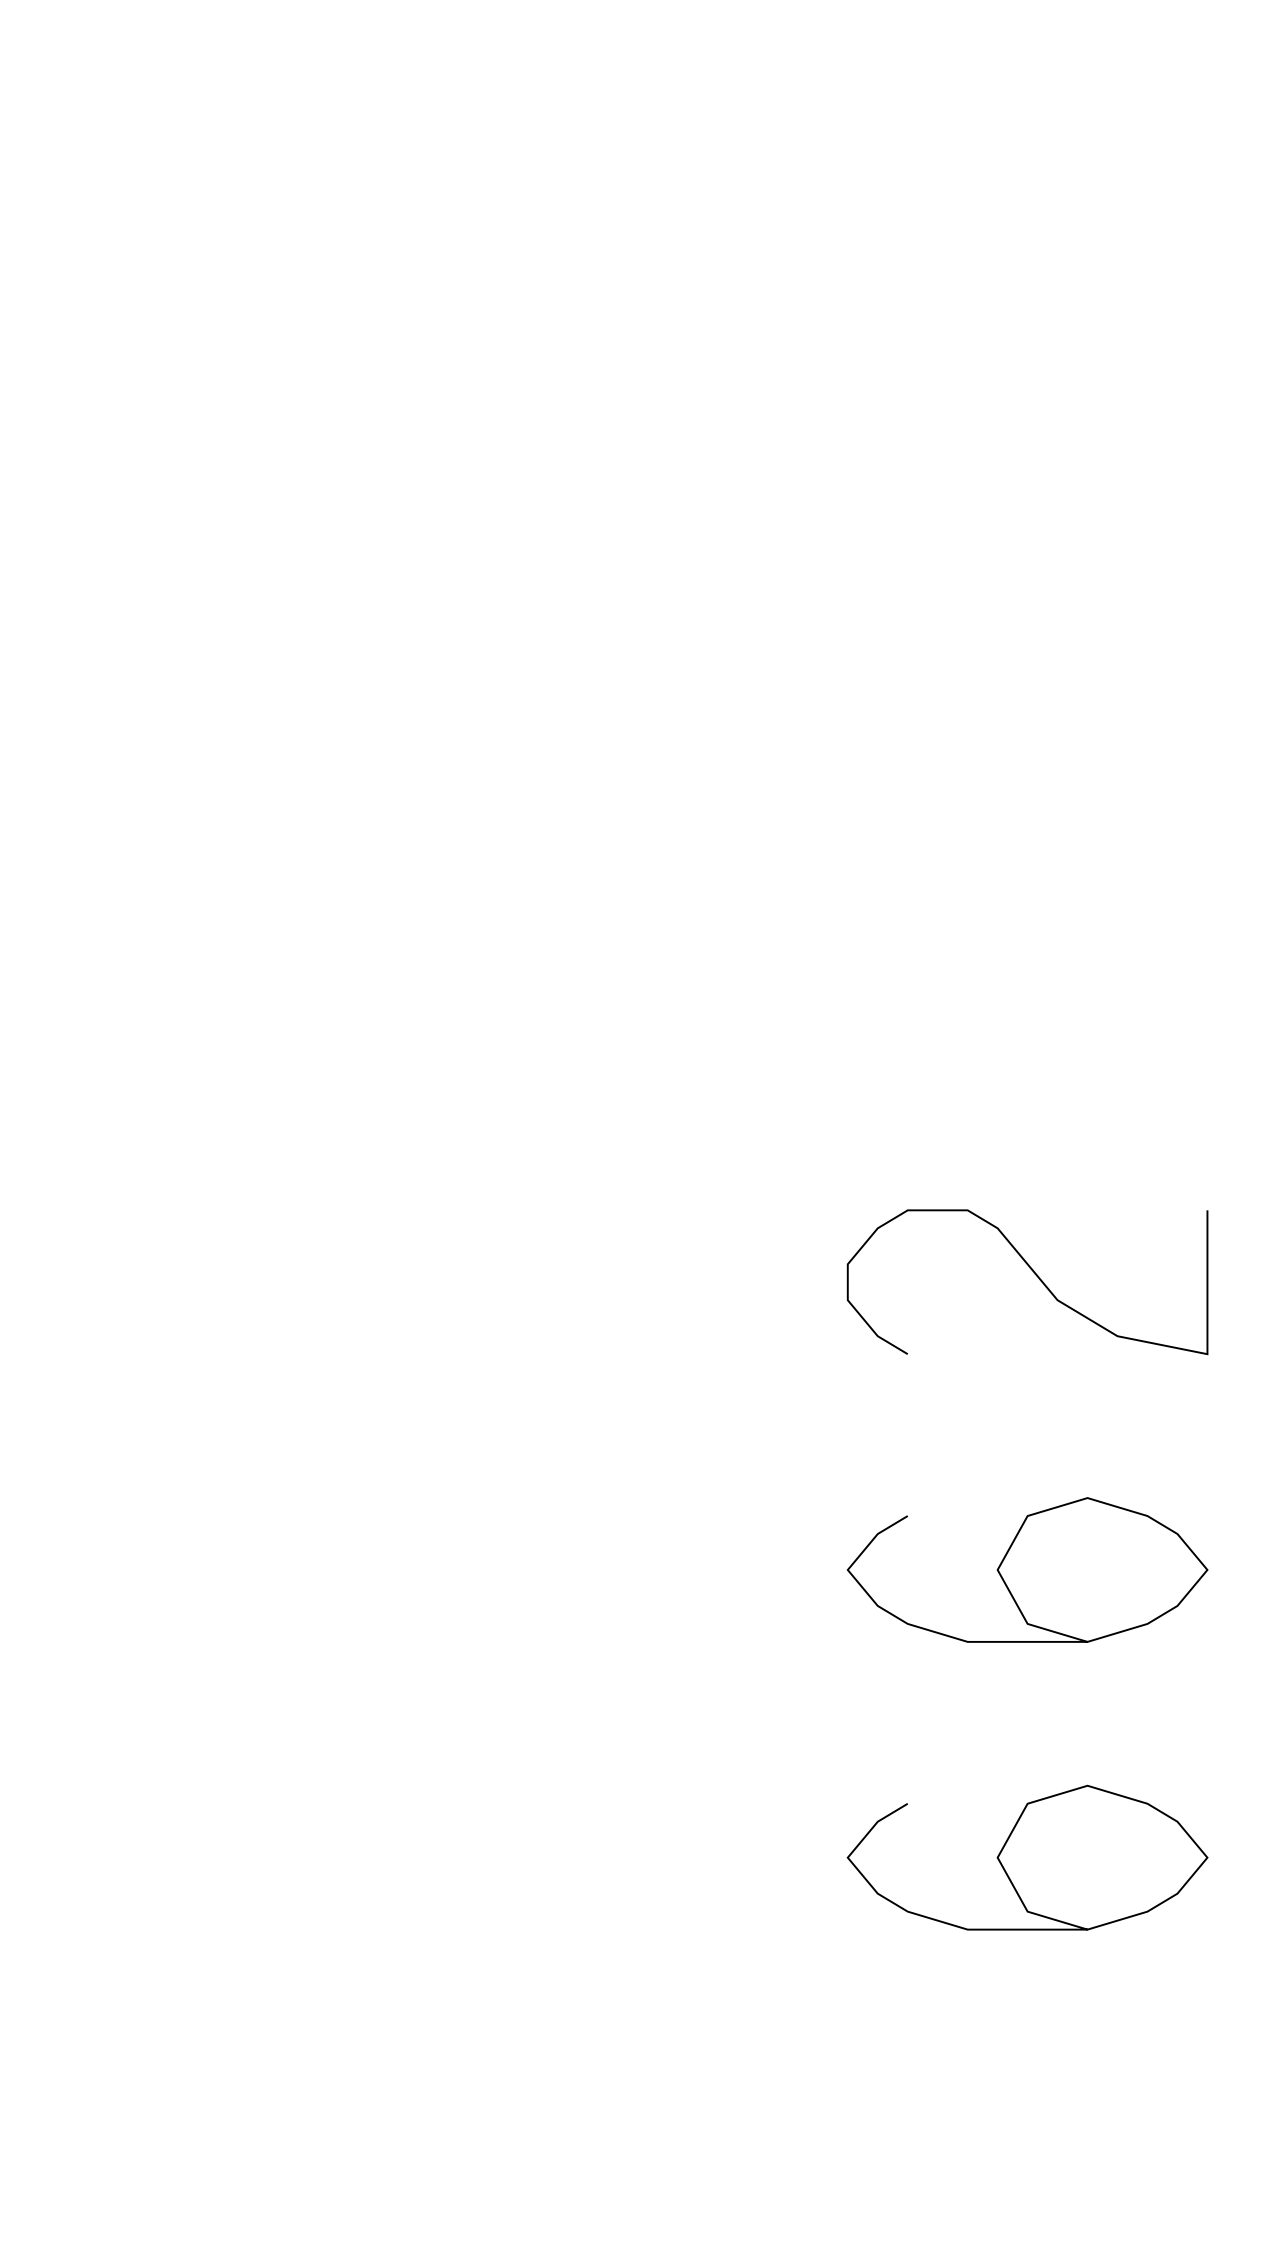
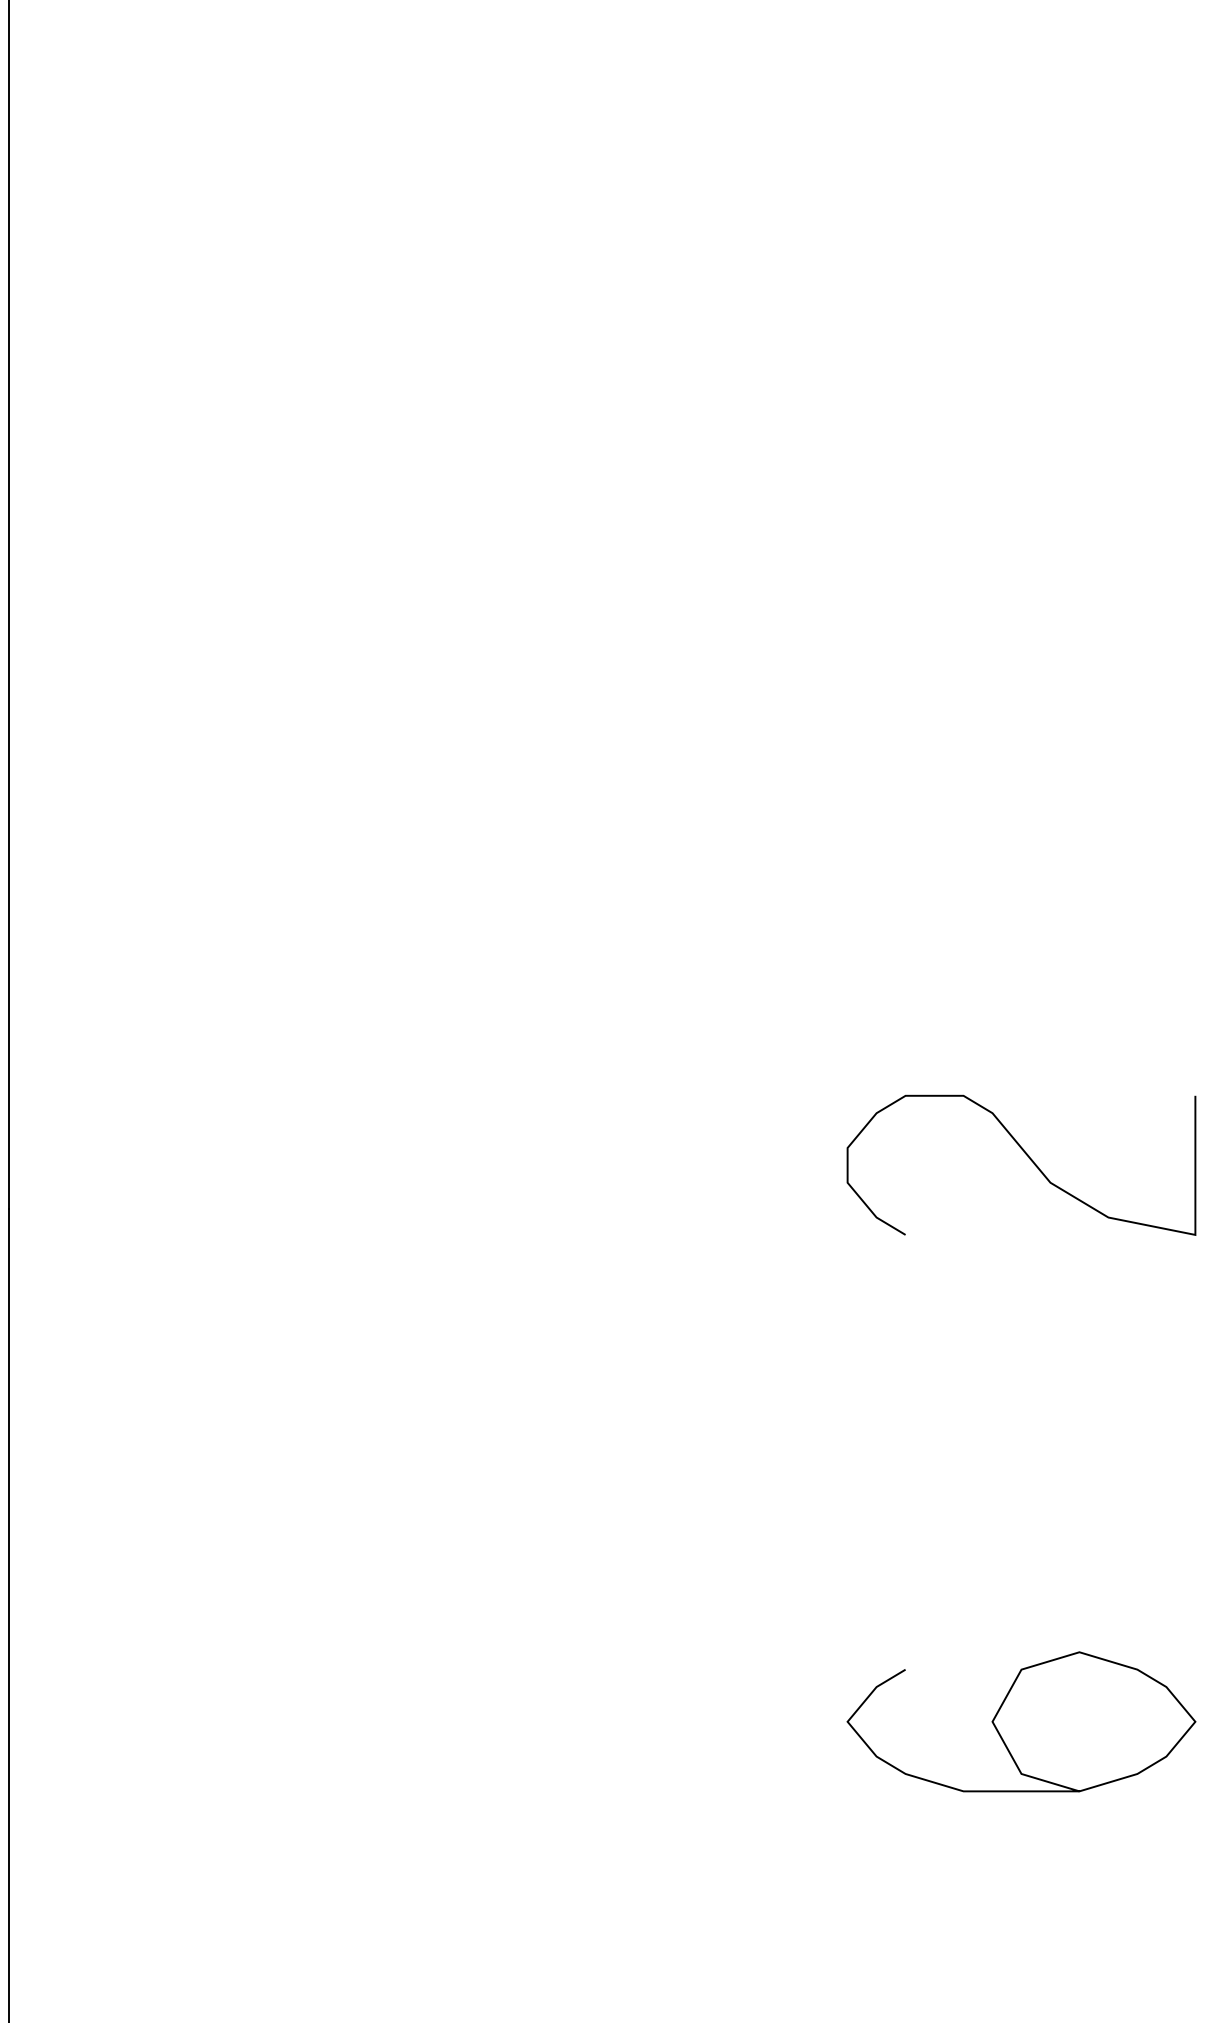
curve: (1005, 1558) -> (1000, 1432), removed

